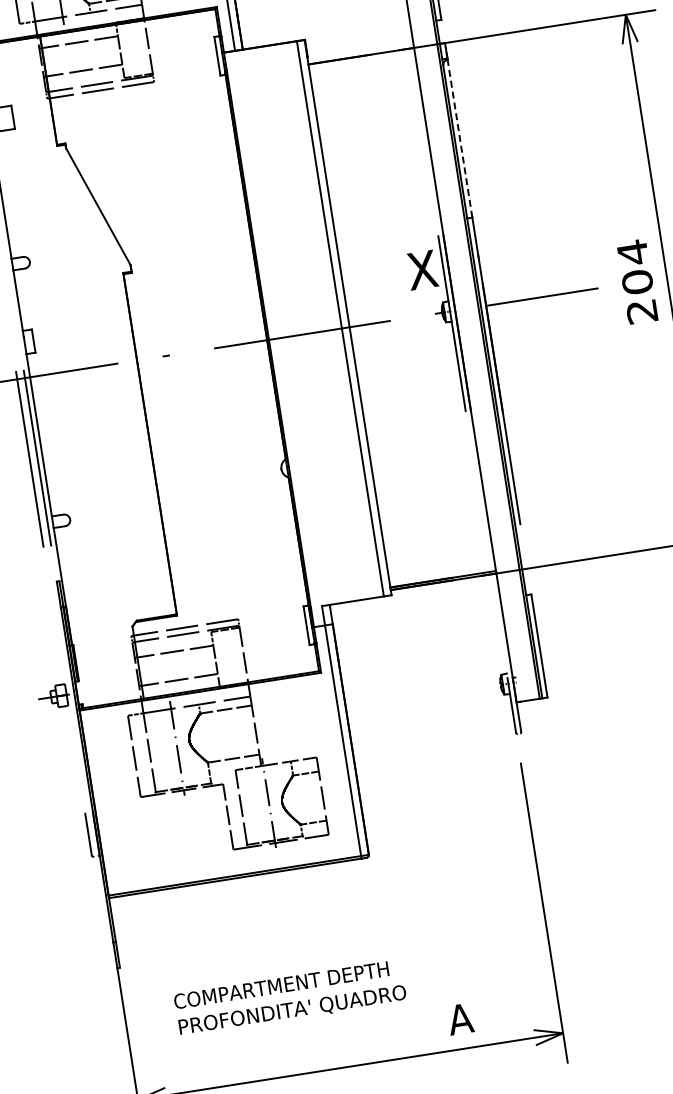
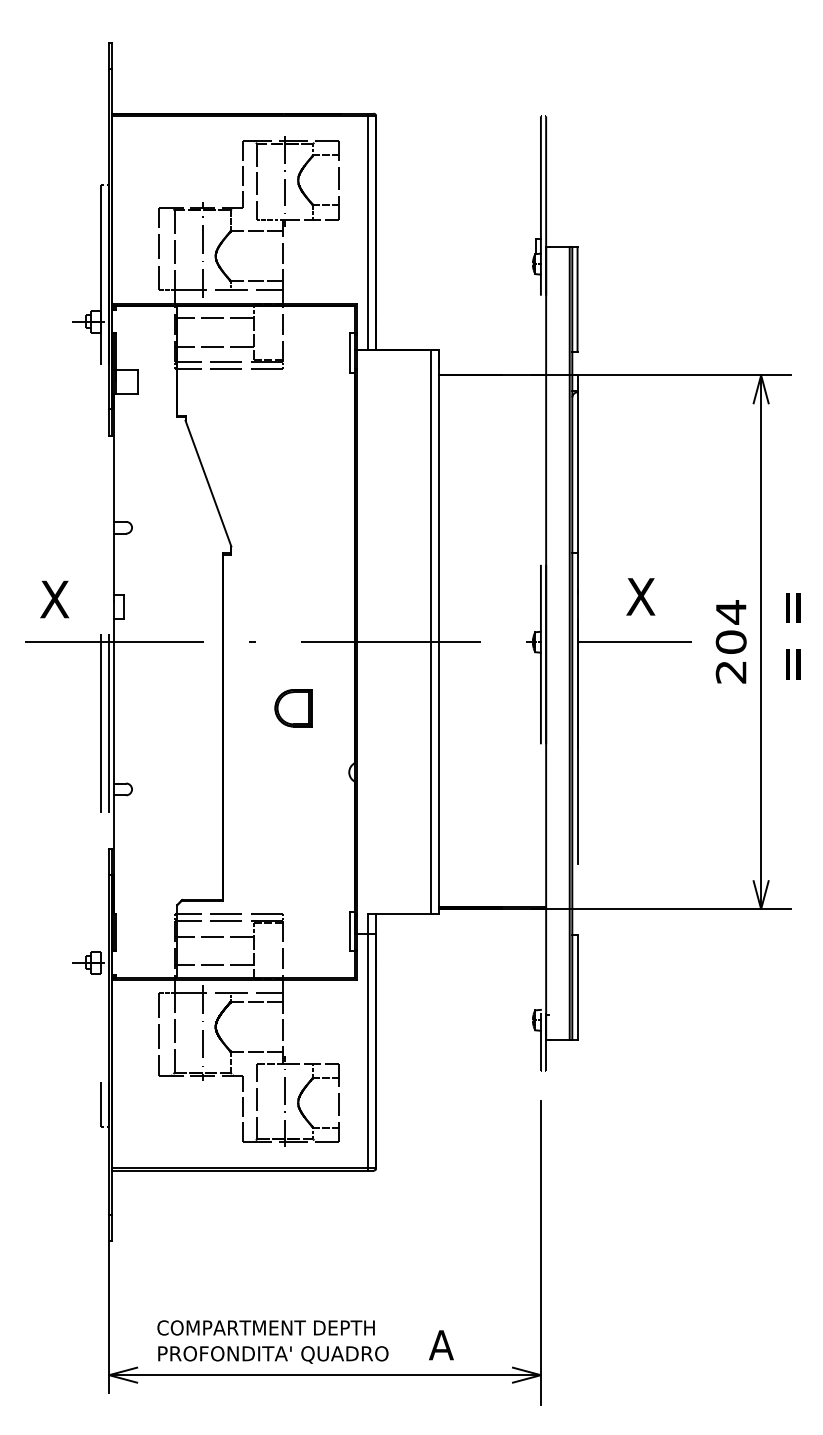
line: (459, 137) -> (577, 471), dashed -> solid
text: (421, 269) -> (640, 596), moved
part: (216, 414) -> (293, 708), added
text: (289, 997) -> (272, 1341), moved

